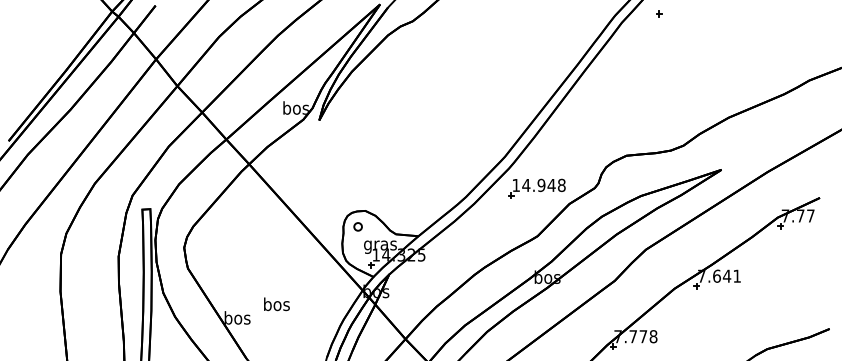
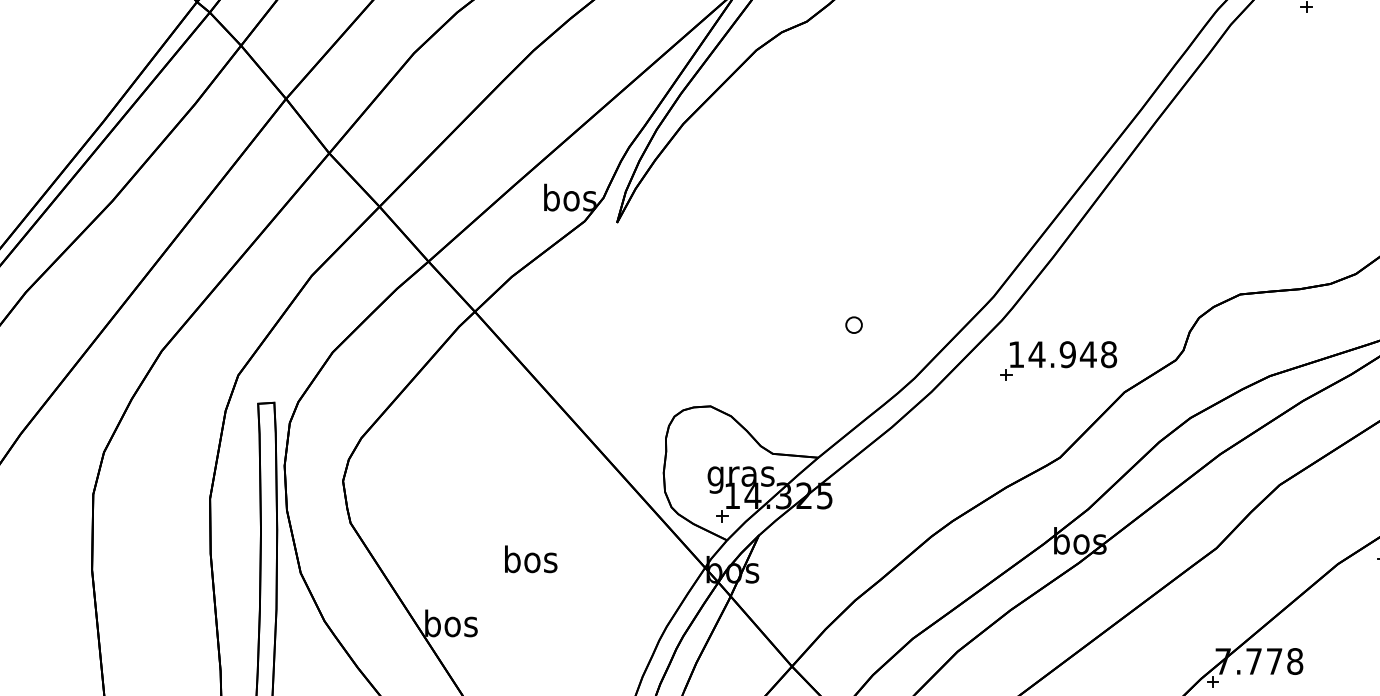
part: (357, 226) -> (852, 324), moved
text: (276, 304) -> (530, 559), moved

